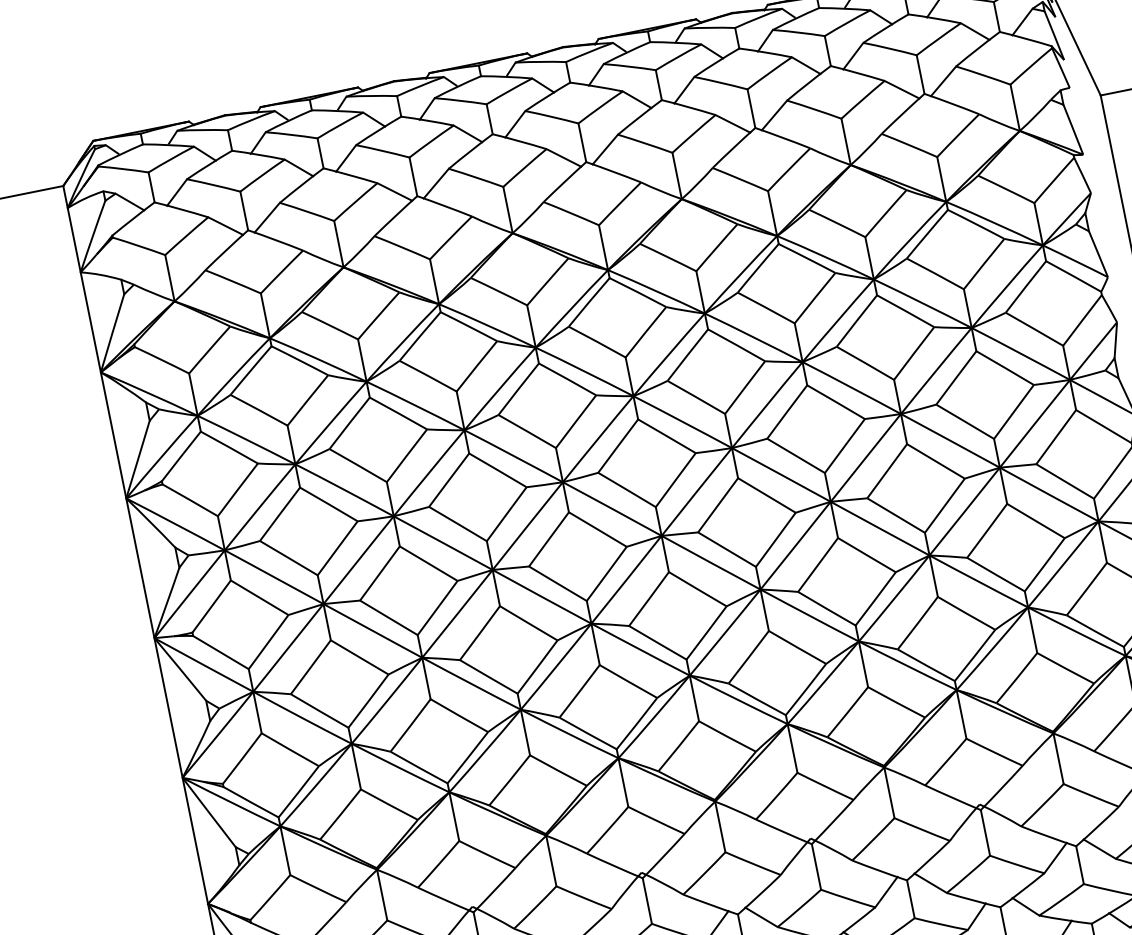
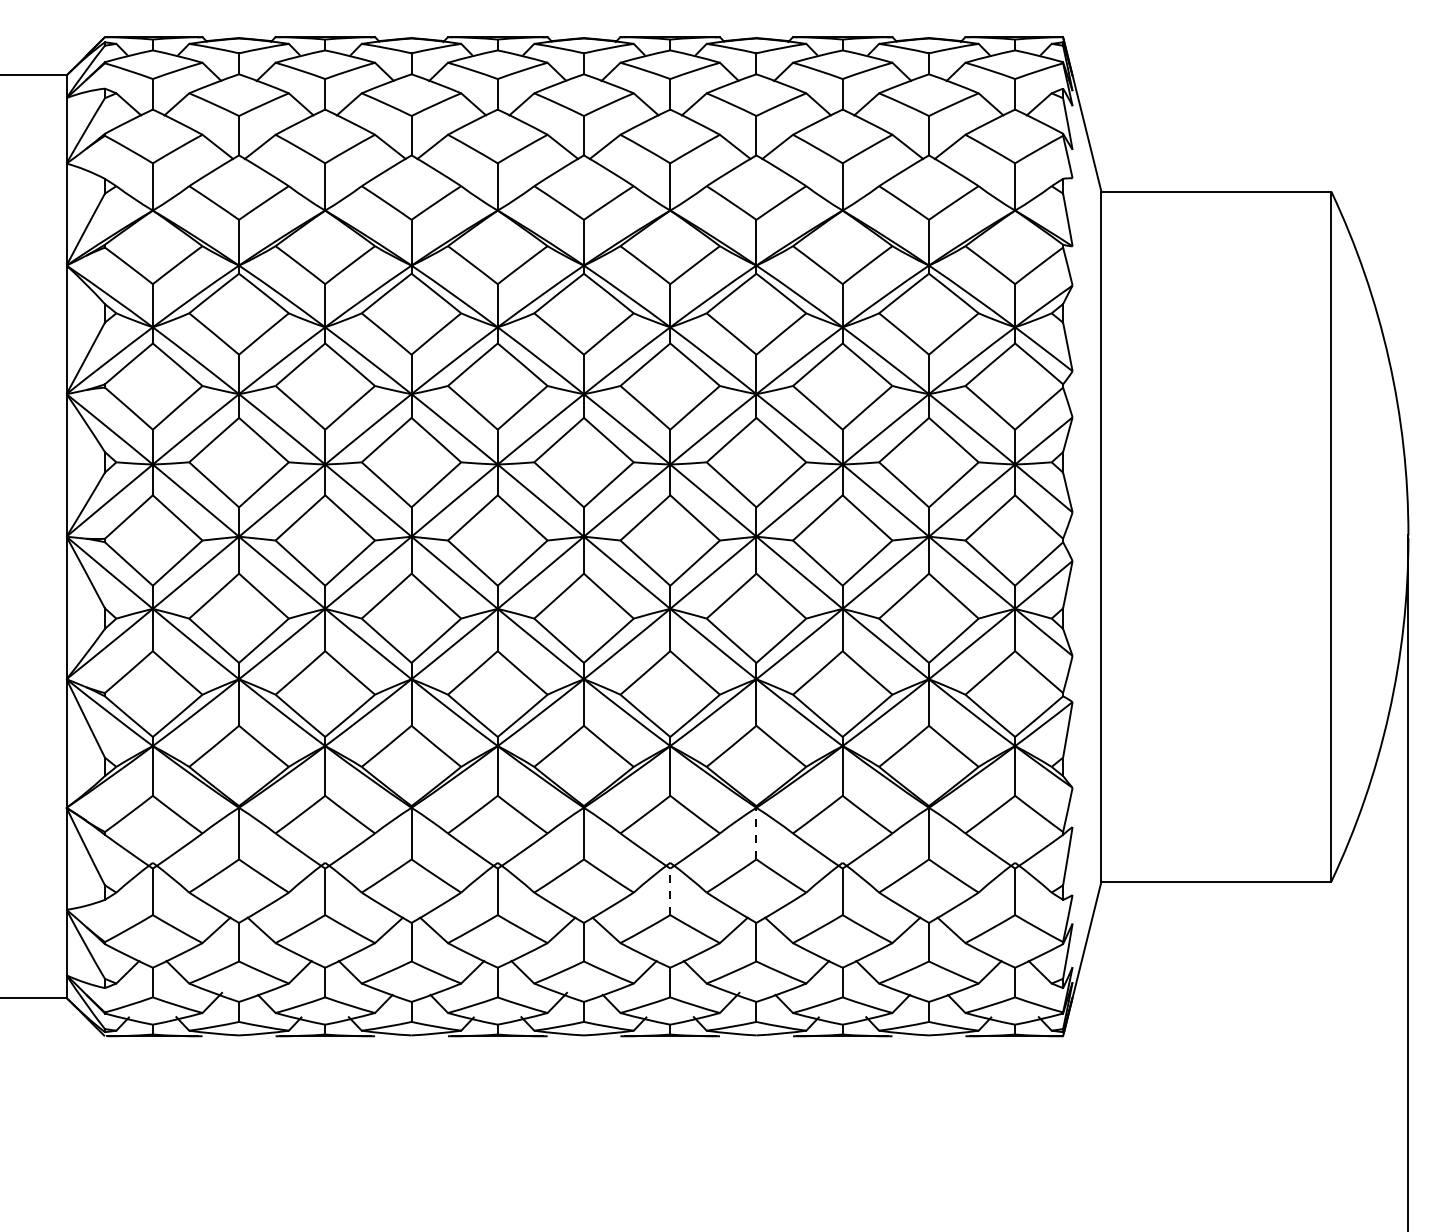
line: (889, 792) -> (756, 833), solid -> dashed
line: (816, 866) -> (670, 891), solid -> dashed

